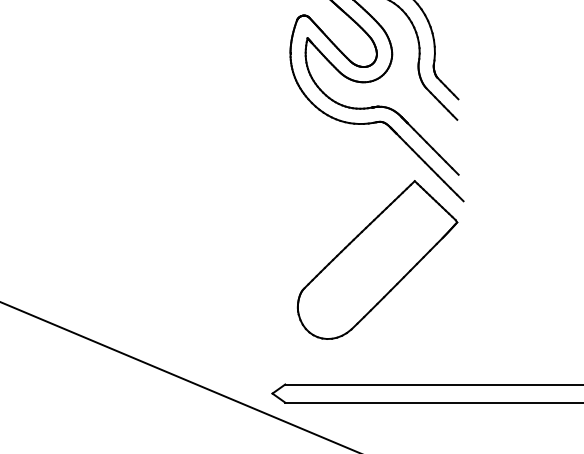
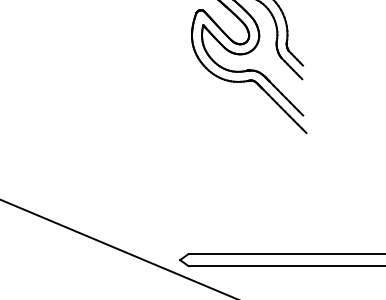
part: (377, 259) -> (249, 171), removed

